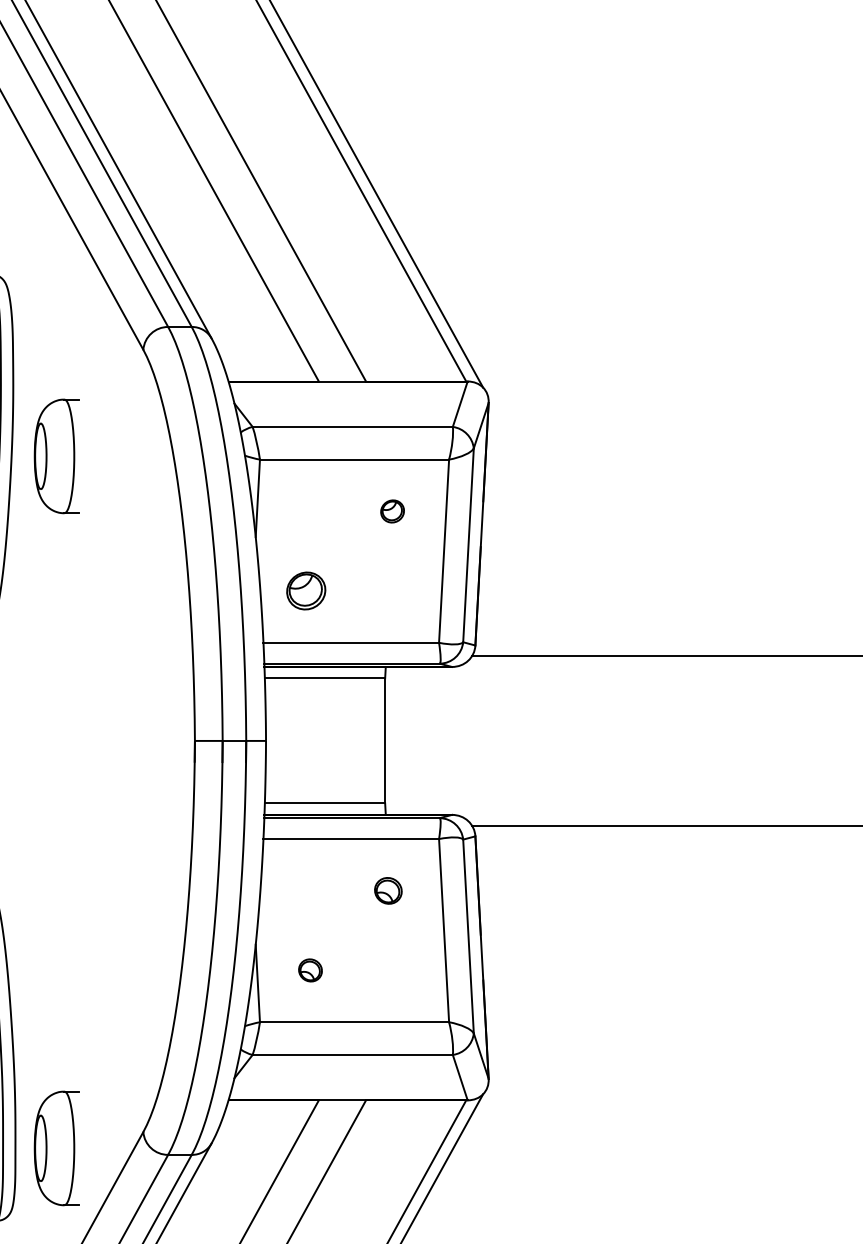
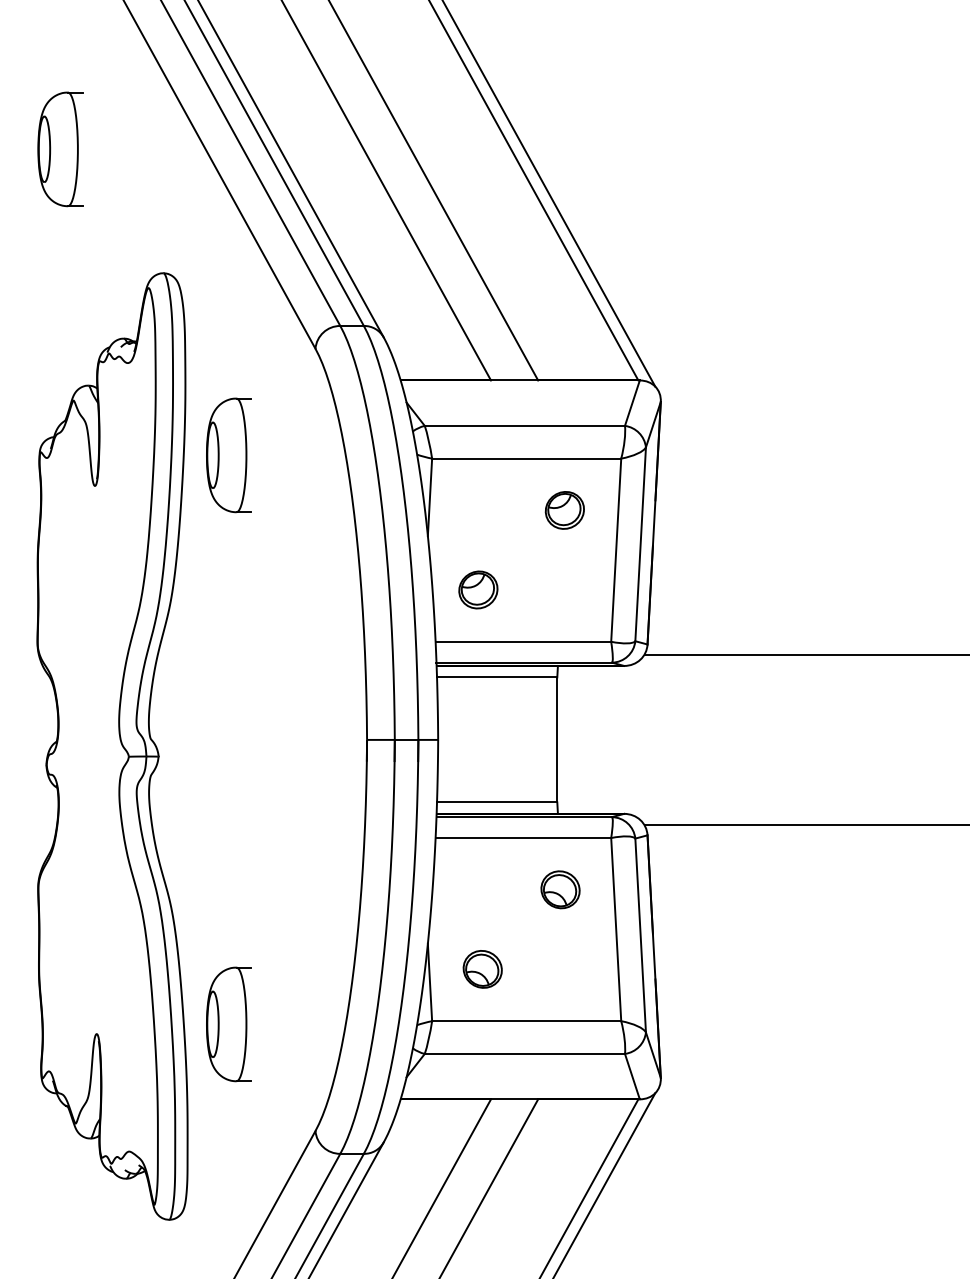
part: (392, 511) -> (564, 510), size x1.67
part: (388, 890) -> (560, 889), size x1.43
part: (310, 970) -> (482, 969), size x1.67
part: (56, 1148) -> (228, 1024), moved

